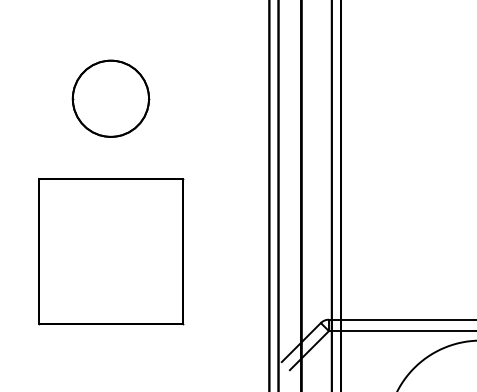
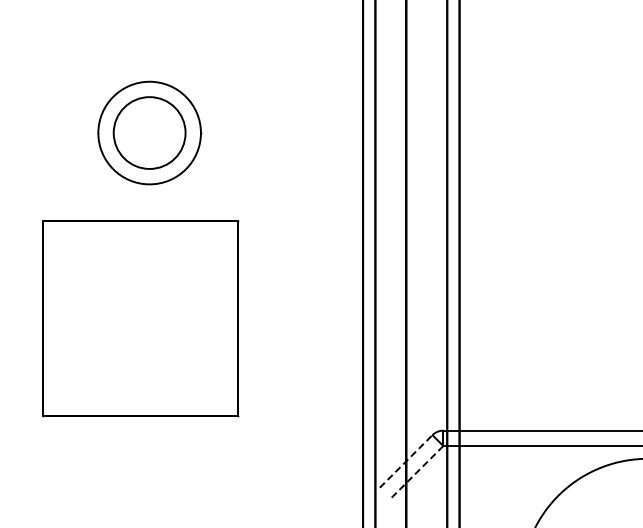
circle: (110, 98) -> (149, 132), size x0.7
part: (110, 251) -> (140, 318), moved
line: (301, 342) -> (406, 461), solid -> dashed
line: (309, 350) -> (416, 472), solid -> dashed

